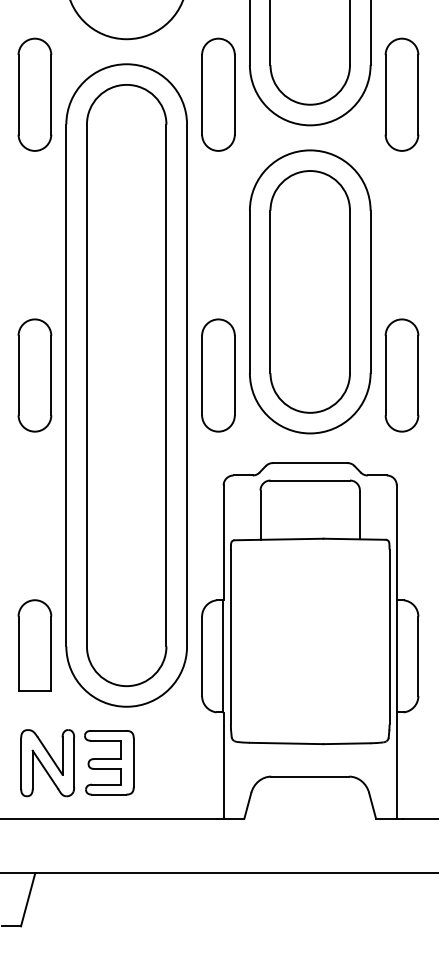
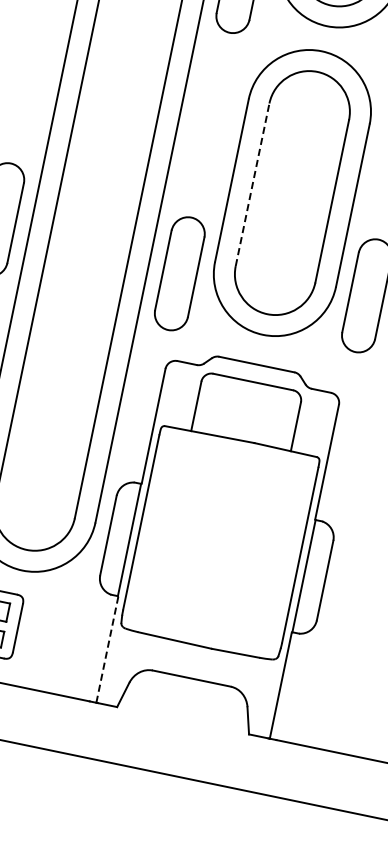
line: (270, 291) -> (252, 184), solid -> dashed
part: (218, 375) -> (179, 273), moved
line: (223, 765) -> (107, 649), solid -> dashed

